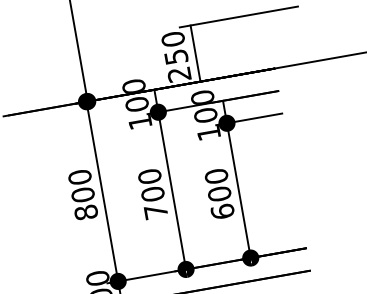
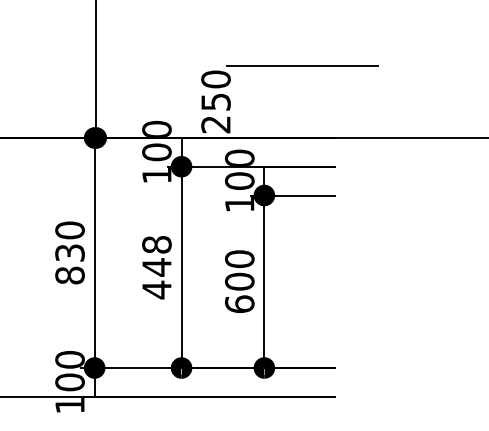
line: (195, 53) -> (240, 101), removed
text: (82, 194) -> (69, 252), 800 -> 830
text: (152, 194) -> (156, 267), 700 -> 448

